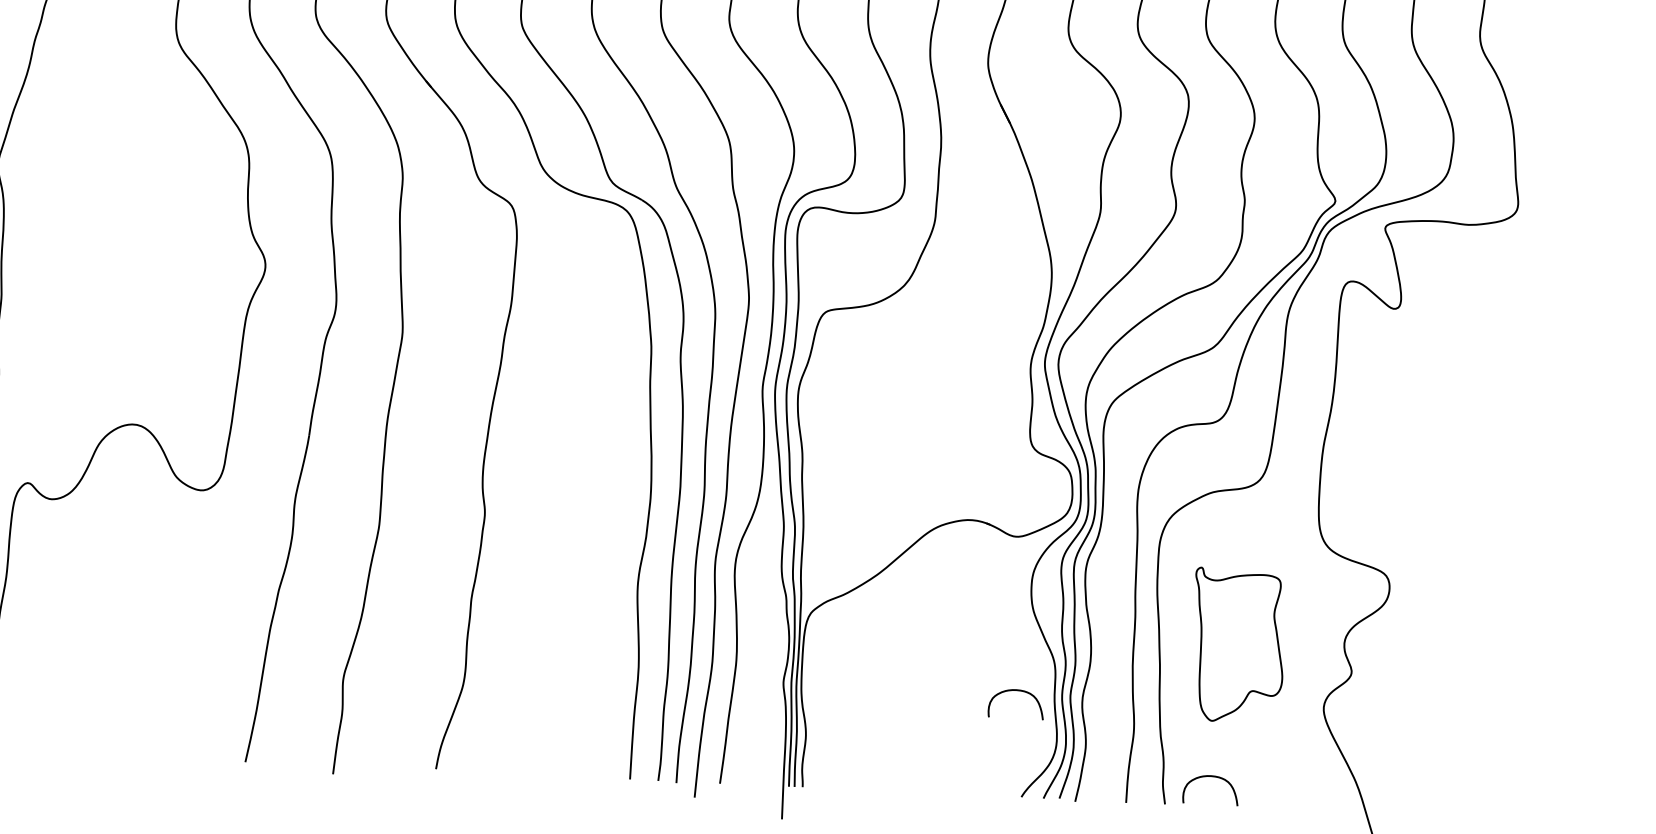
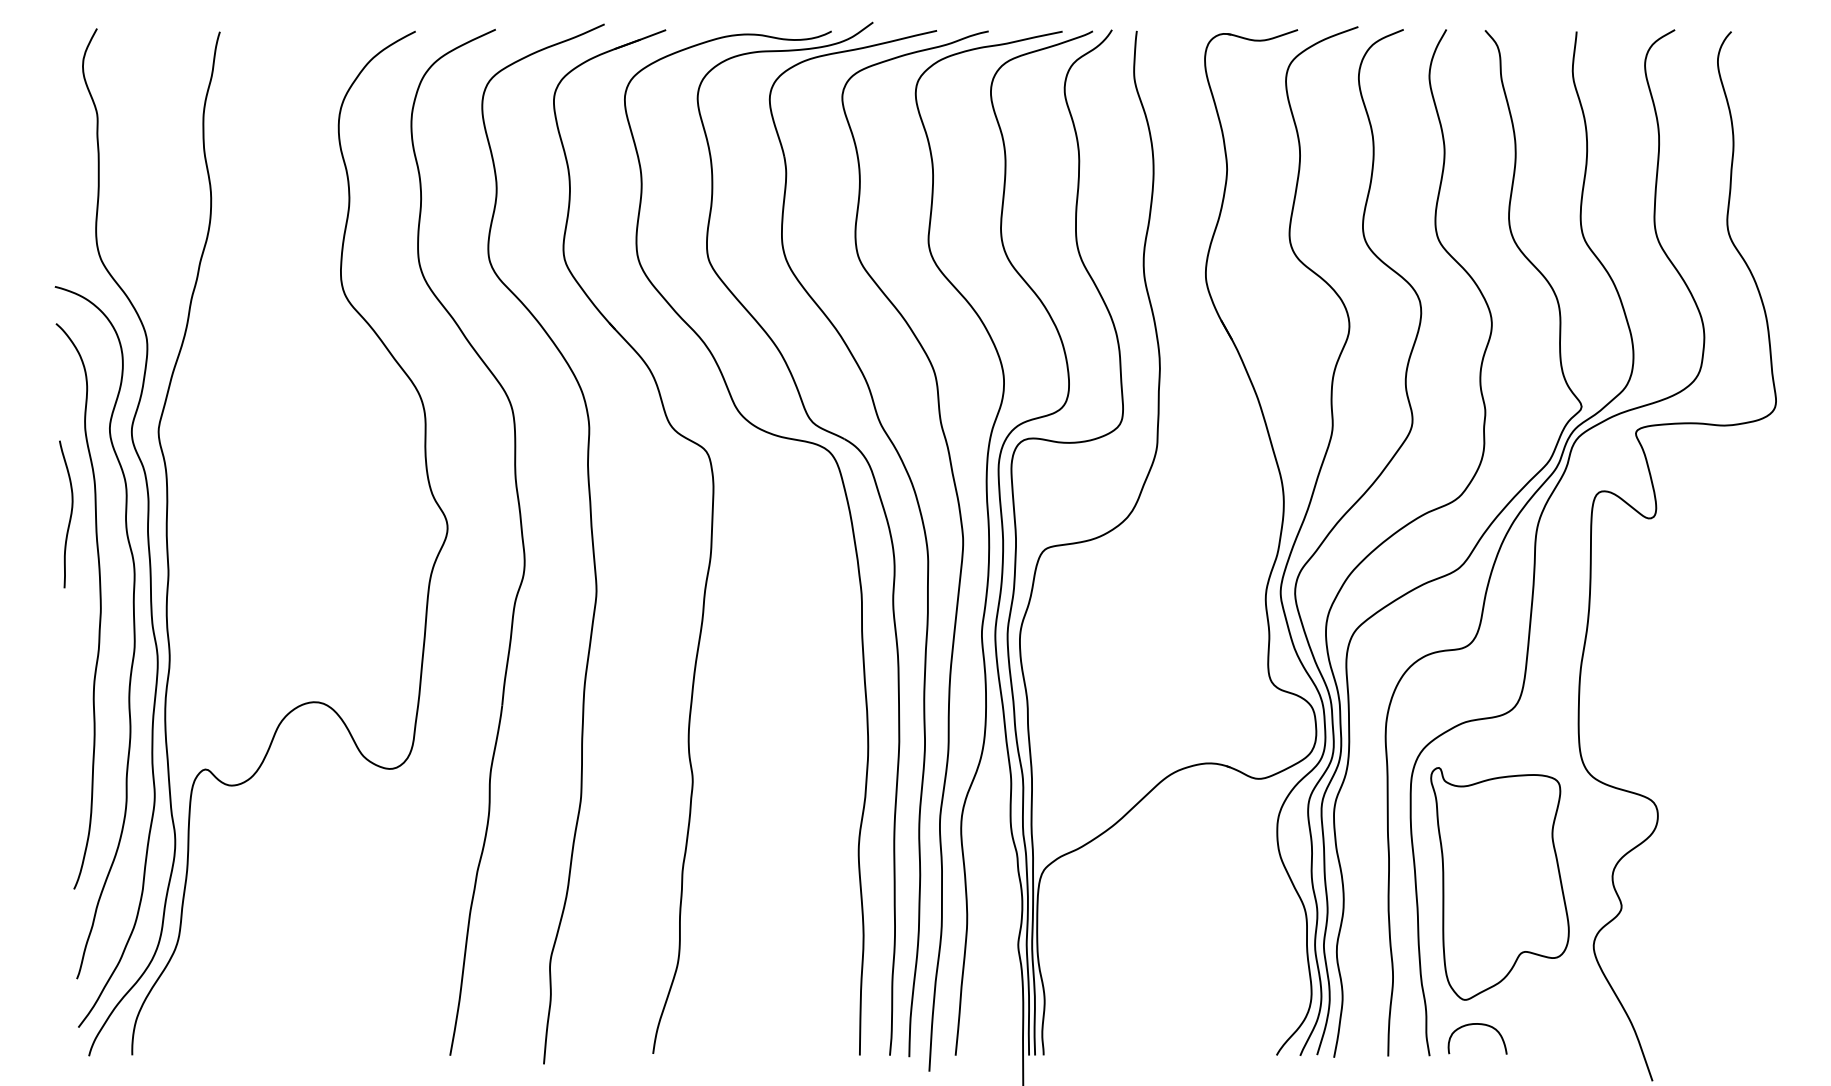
part: (1237, 645) -> (1499, 883), size x1.43
curve: (1020, 691) -> (1270, 943), removed

